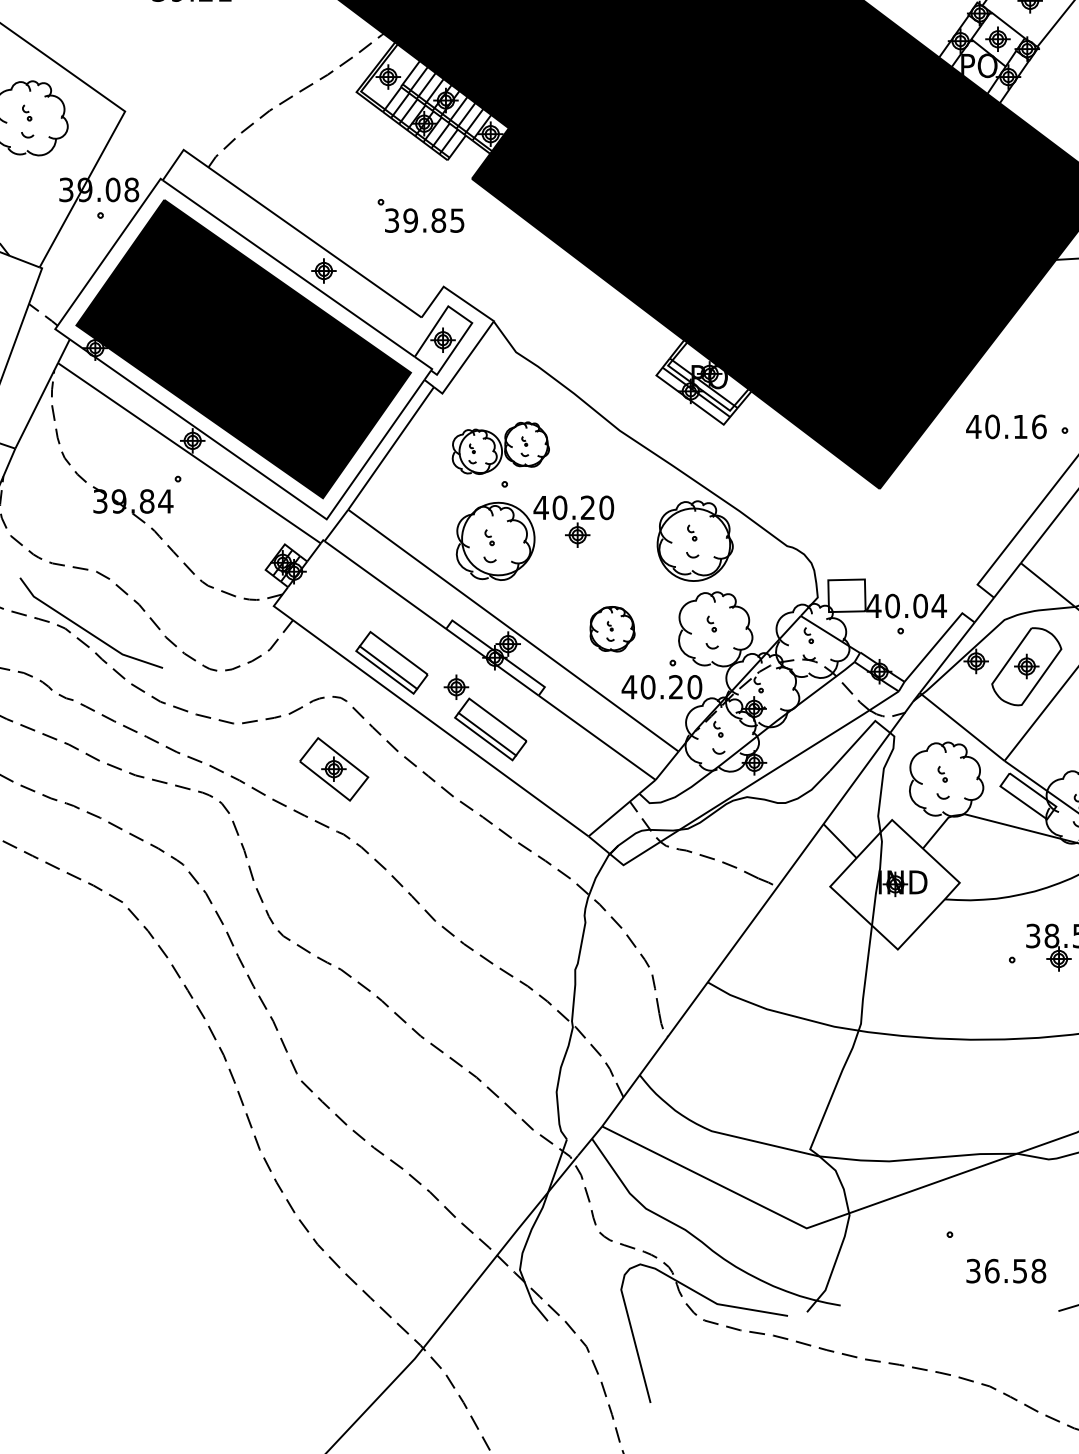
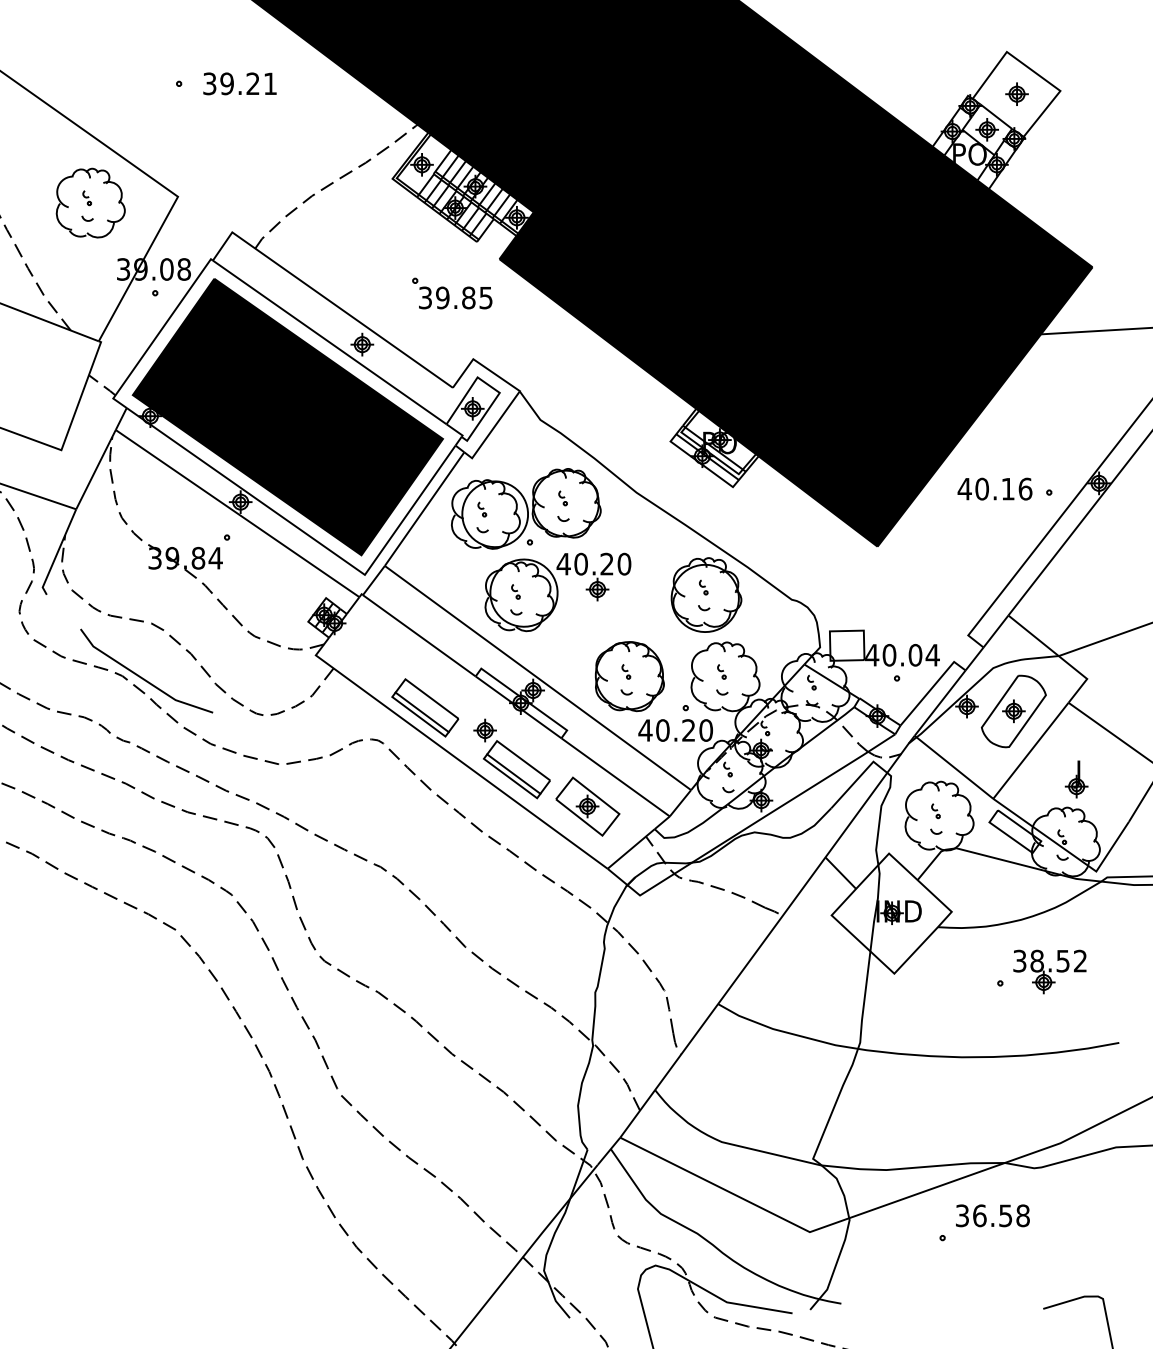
part: (501, 447) -> (526, 508), size x1.67
part: (612, 628) -> (629, 676), size x1.67
part: (333, 769) -> (587, 806), moved
text: (1005, 1270) -> (992, 1215), moved

